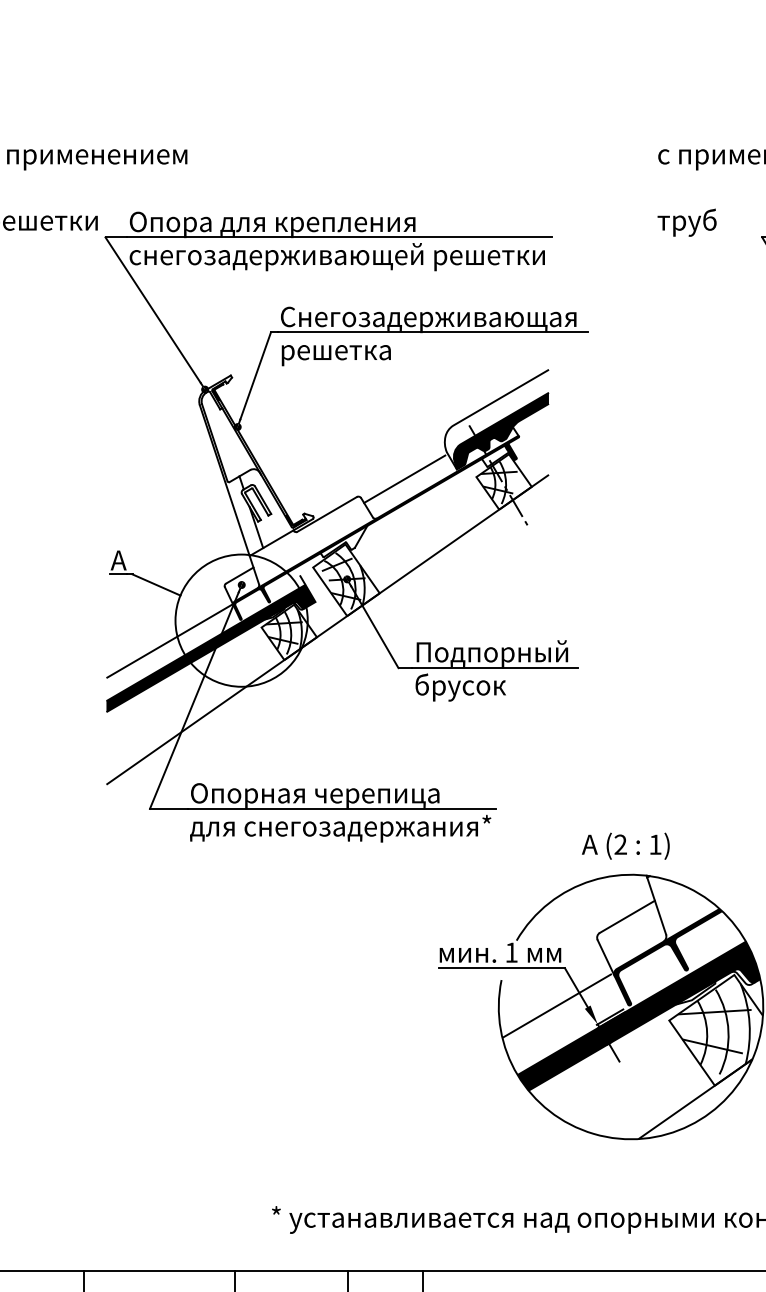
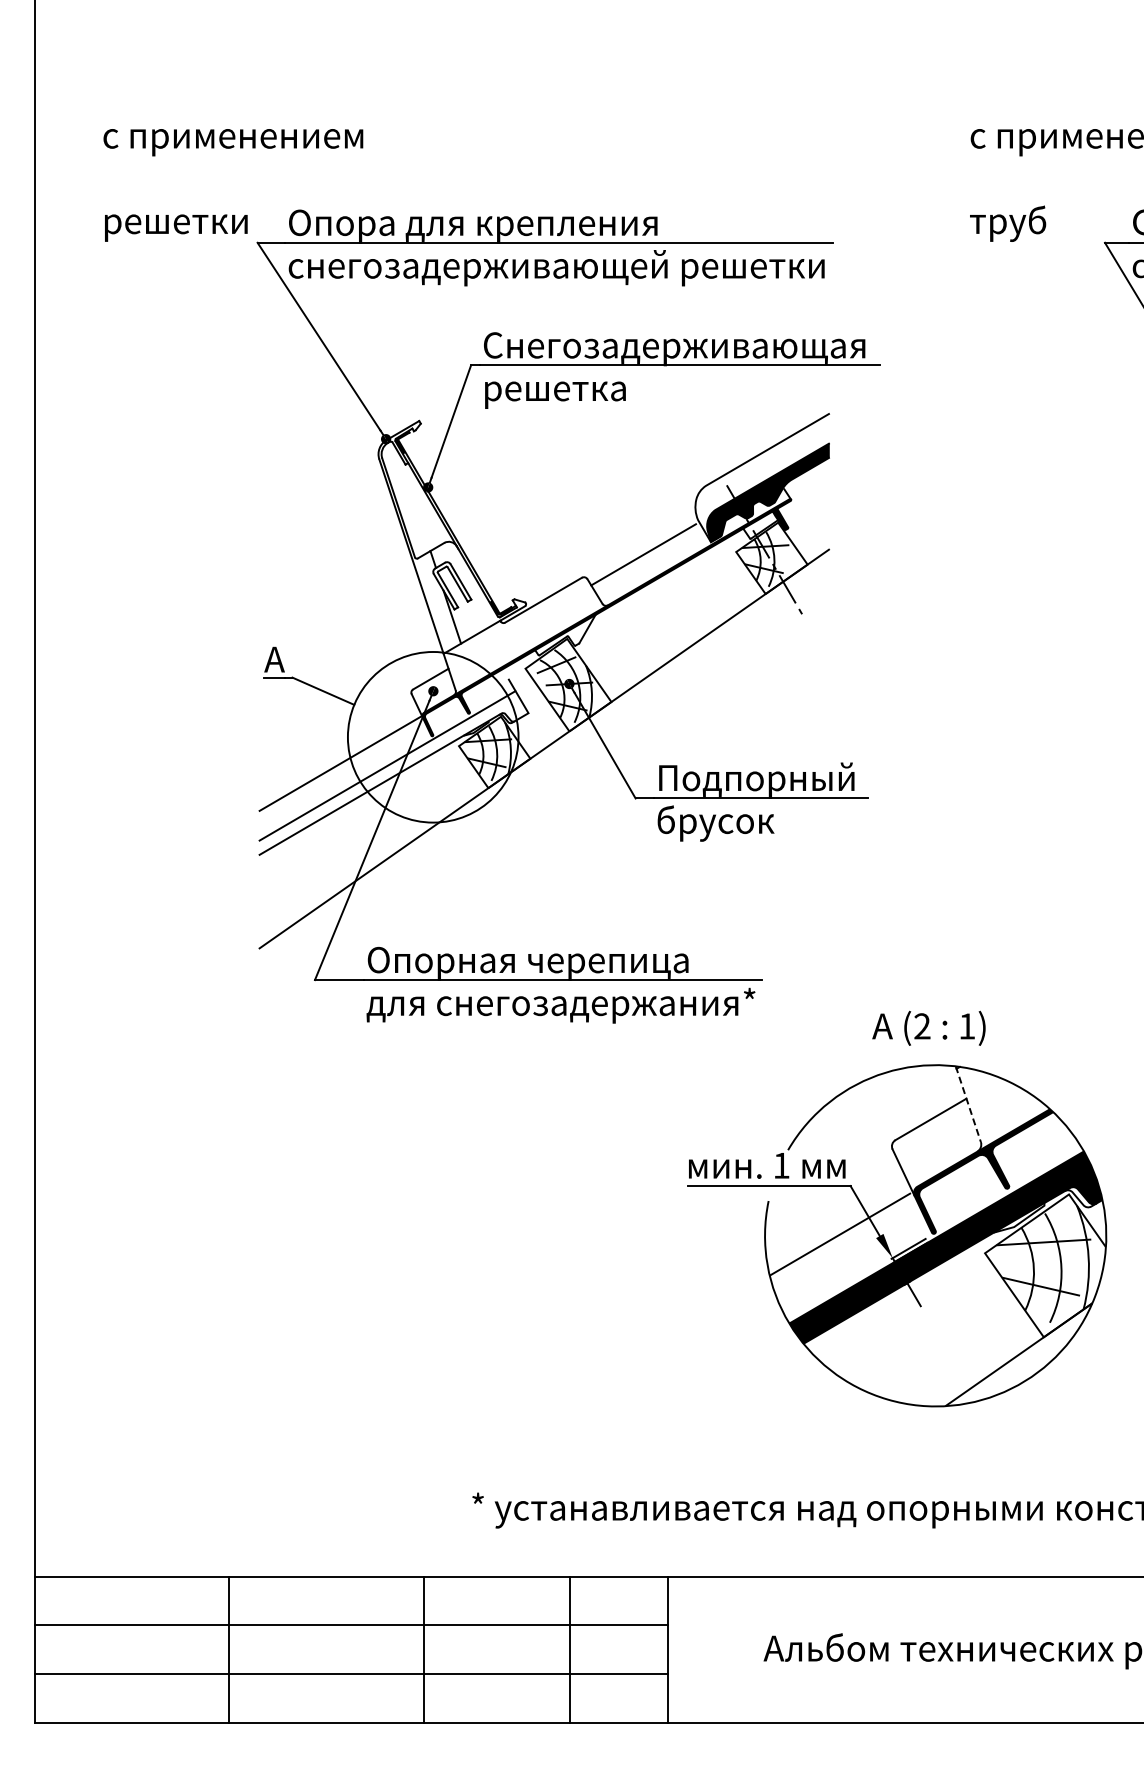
fill: (210, 648) -> (393, 773), removed
line: (656, 905) -> (968, 1104), solid -> dashed

